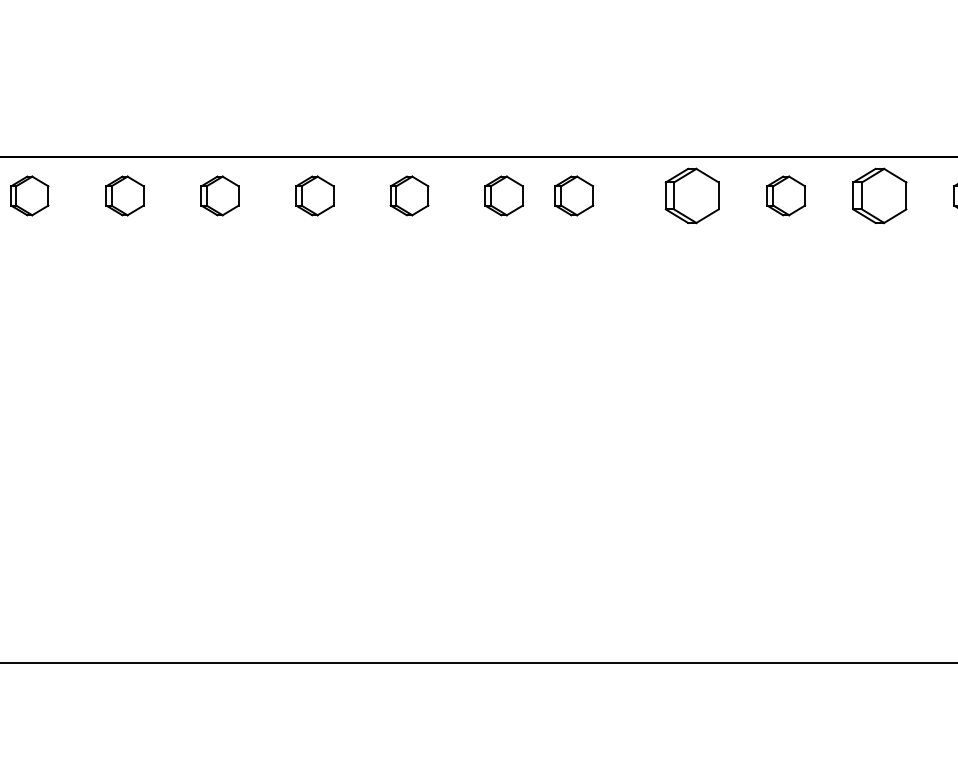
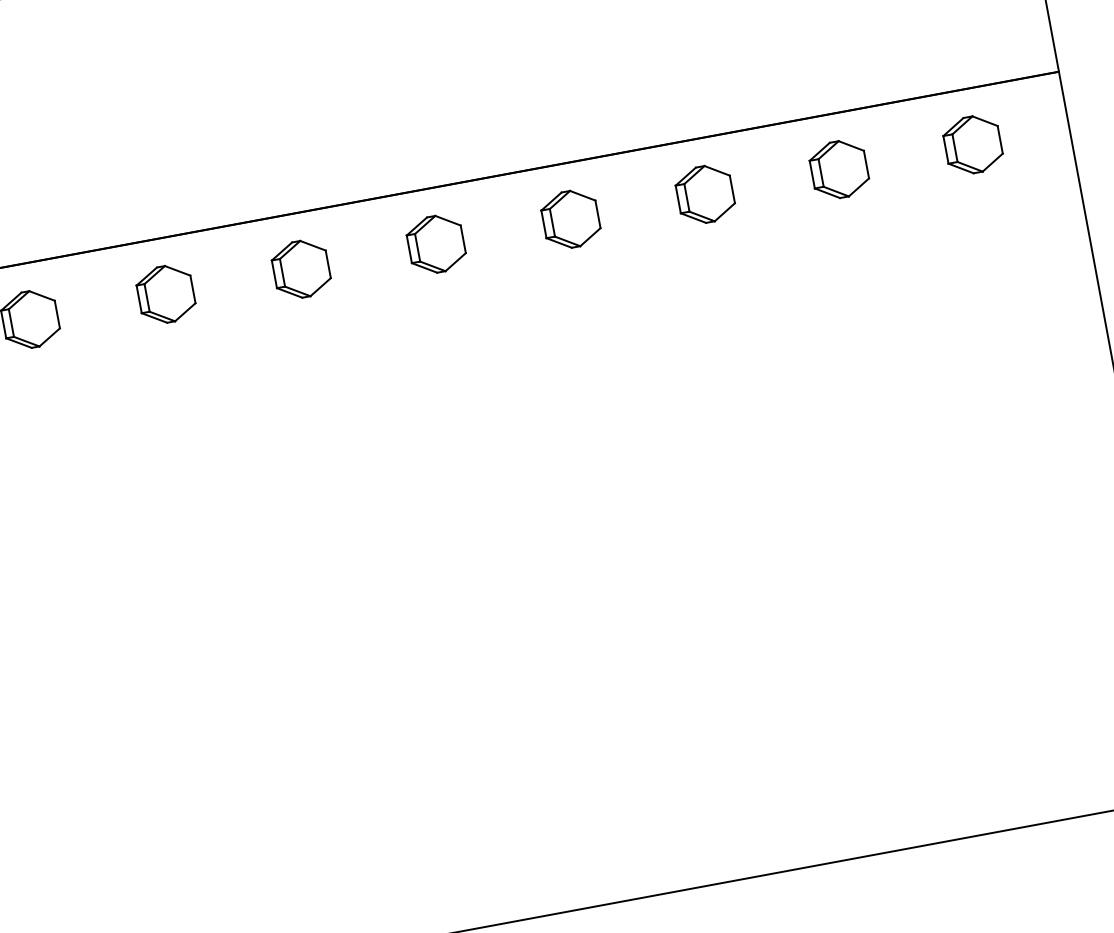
part: (574, 195) -> (436, 243), moved
part: (692, 195) -> (571, 218), size x0.71
part: (879, 195) -> (838, 169), size x0.71

